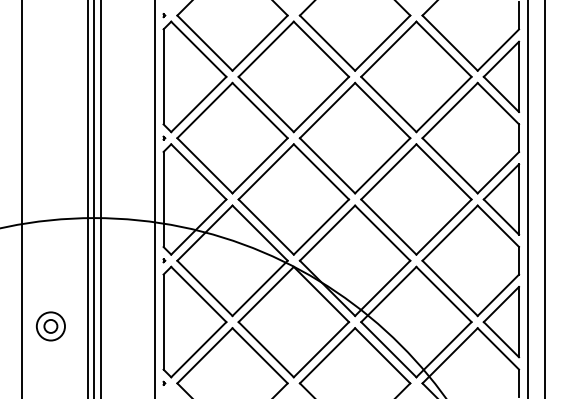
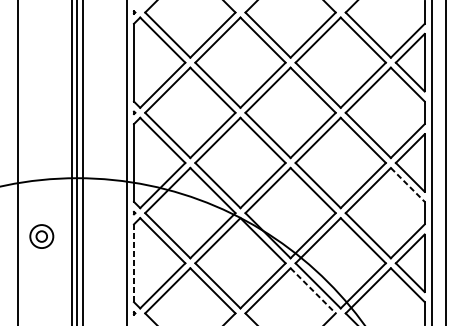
line: (498, 226) -> (407, 185), solid -> dashed
line: (163, 322) -> (133, 263), solid -> dashed
part: (50, 326) -> (41, 236), moved
line: (383, 356) -> (313, 291), solid -> dashed

